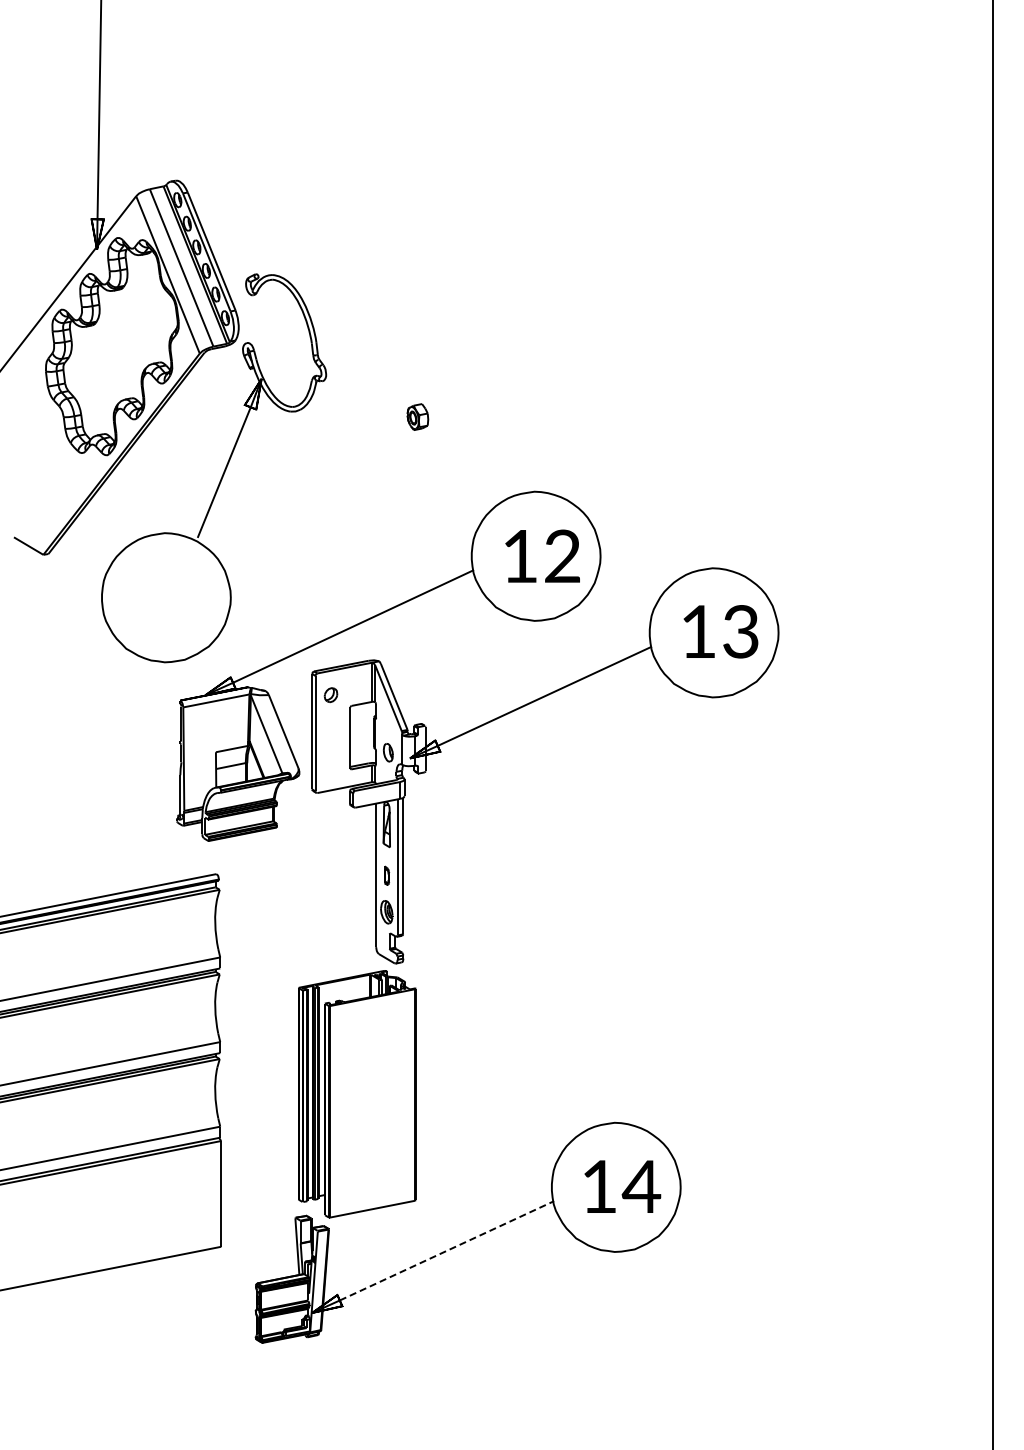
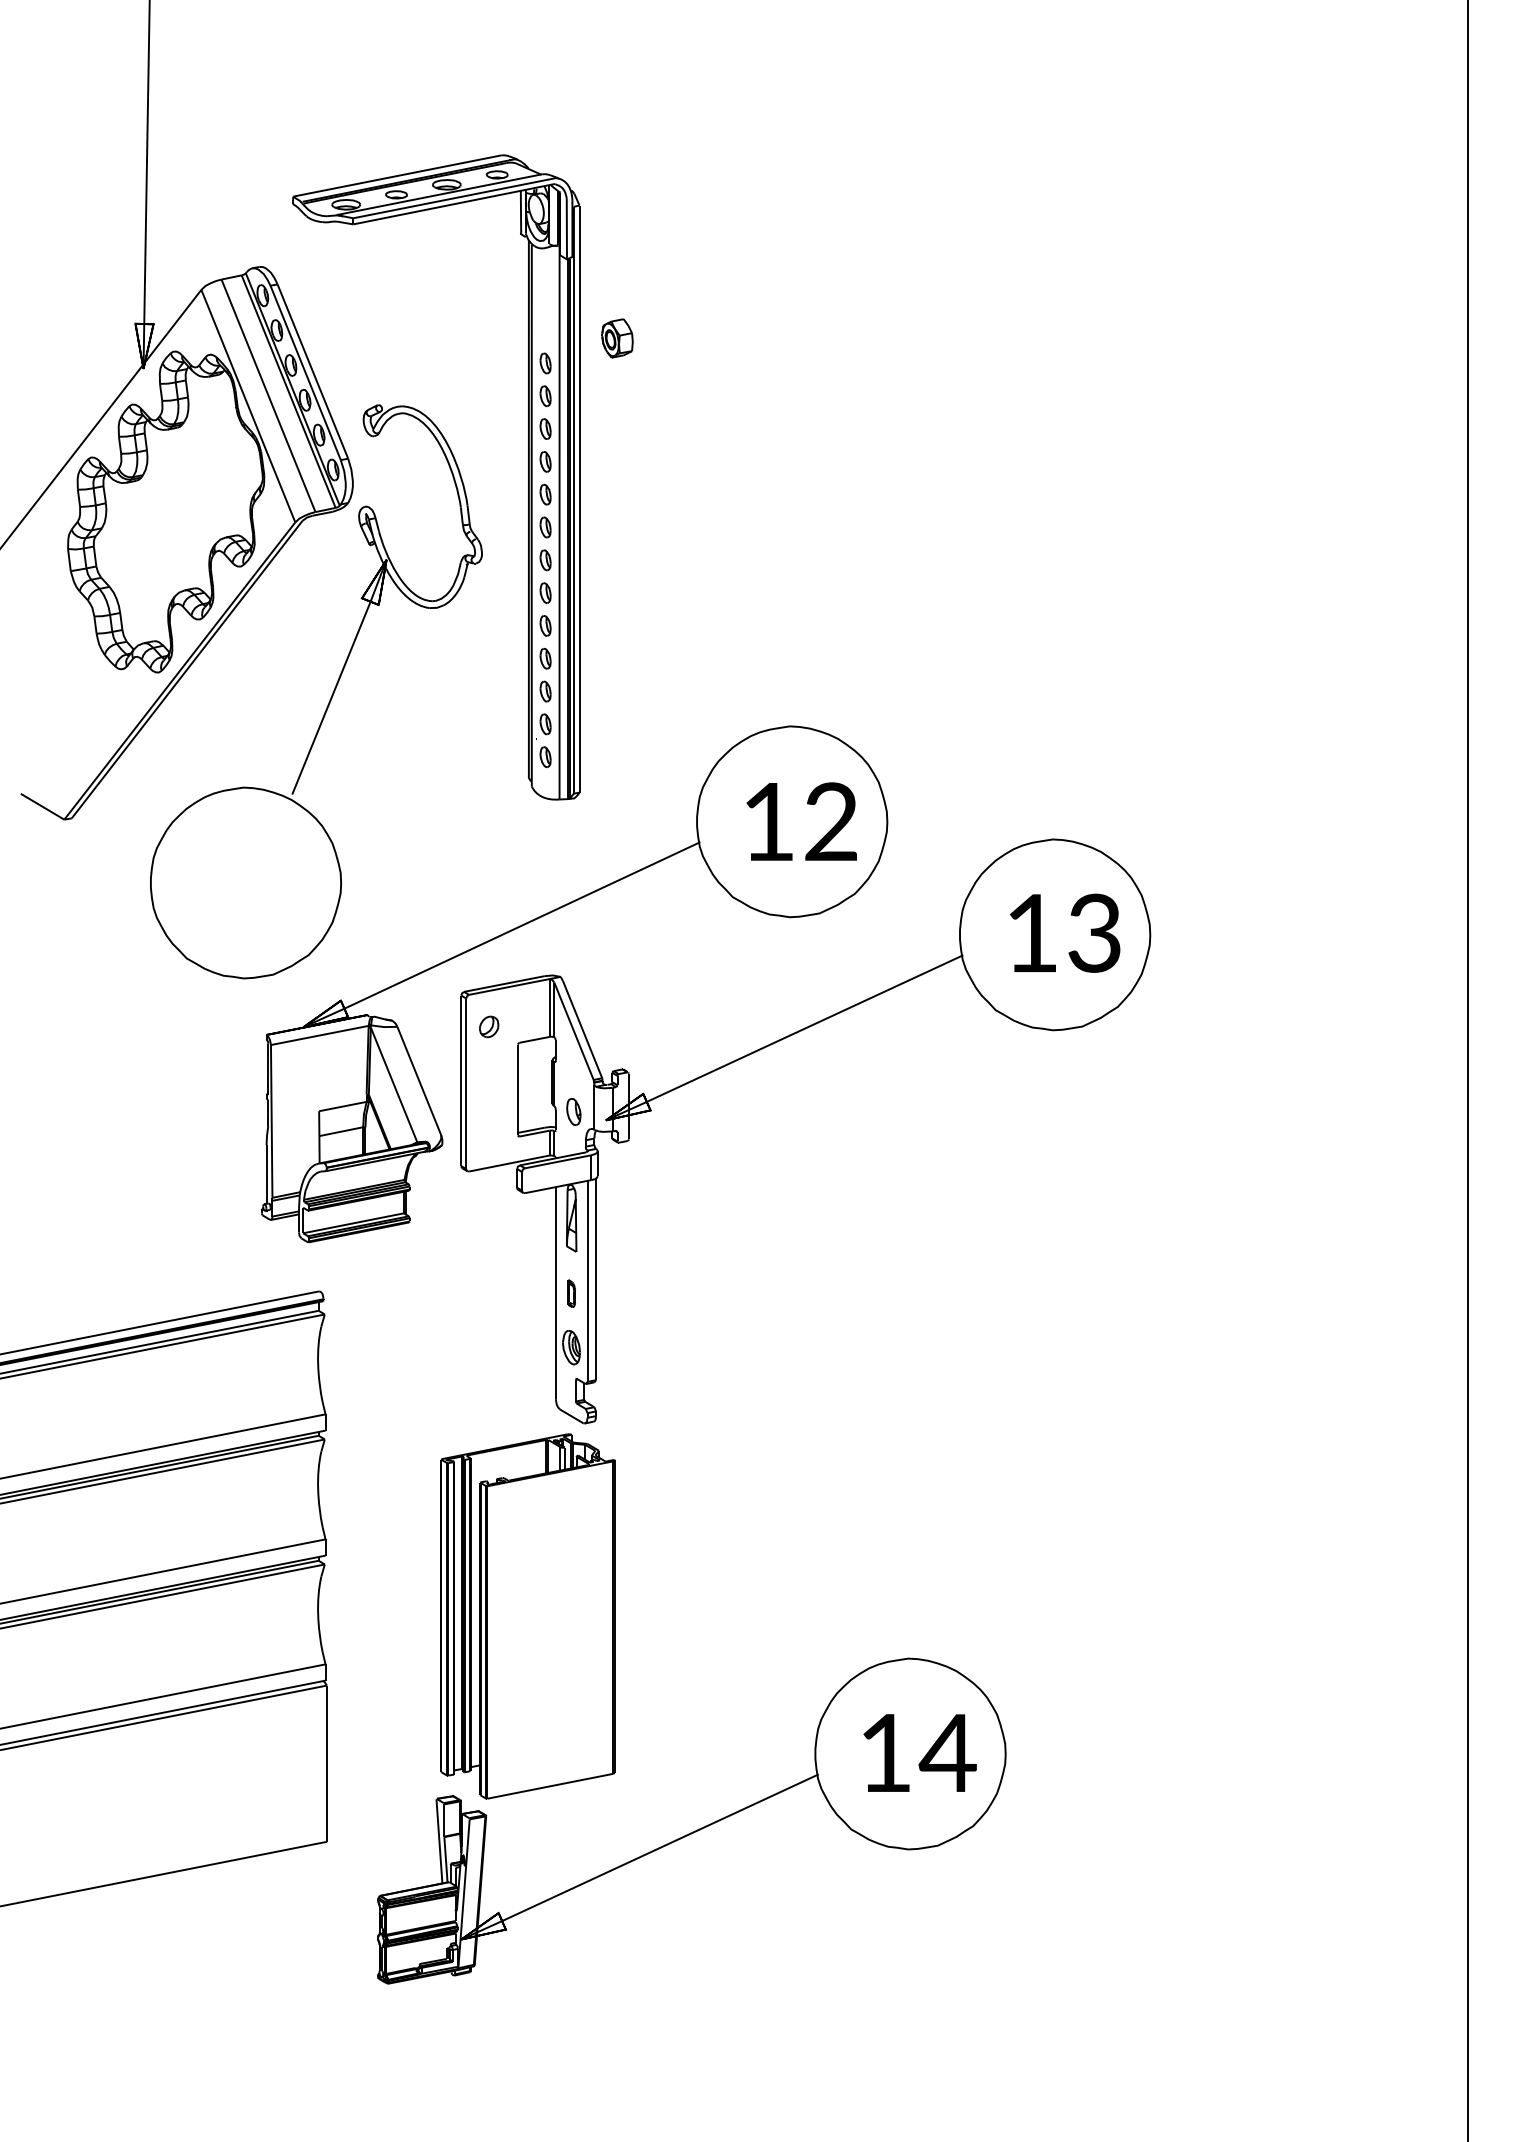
part: (357, 323) -> (528, 477), added
part: (417, 416) -> (616, 337), moved
line: (447, 1250) -> (661, 1847), dashed -> solid

